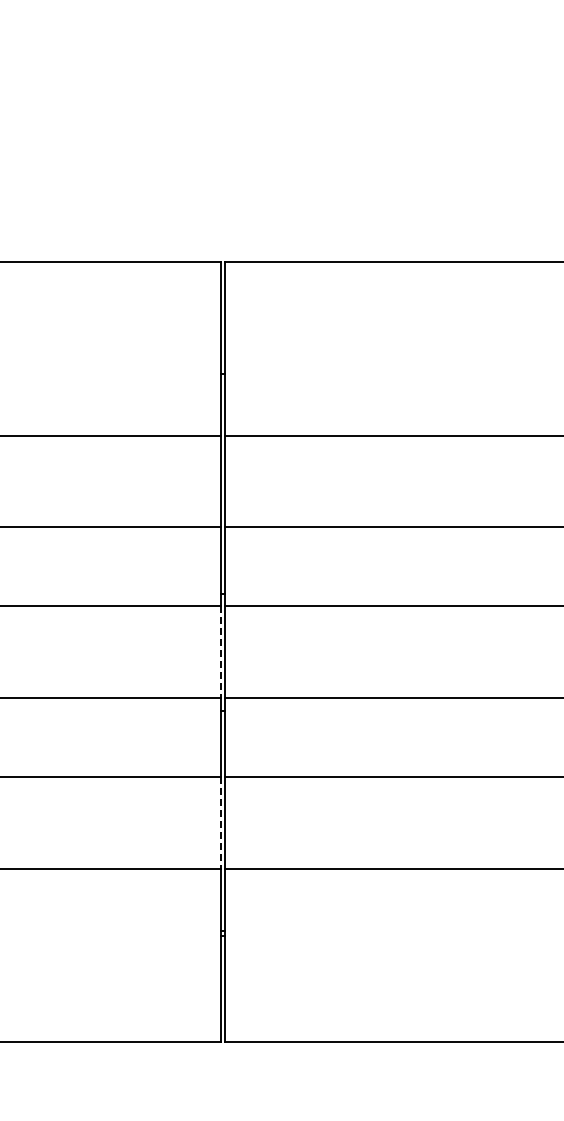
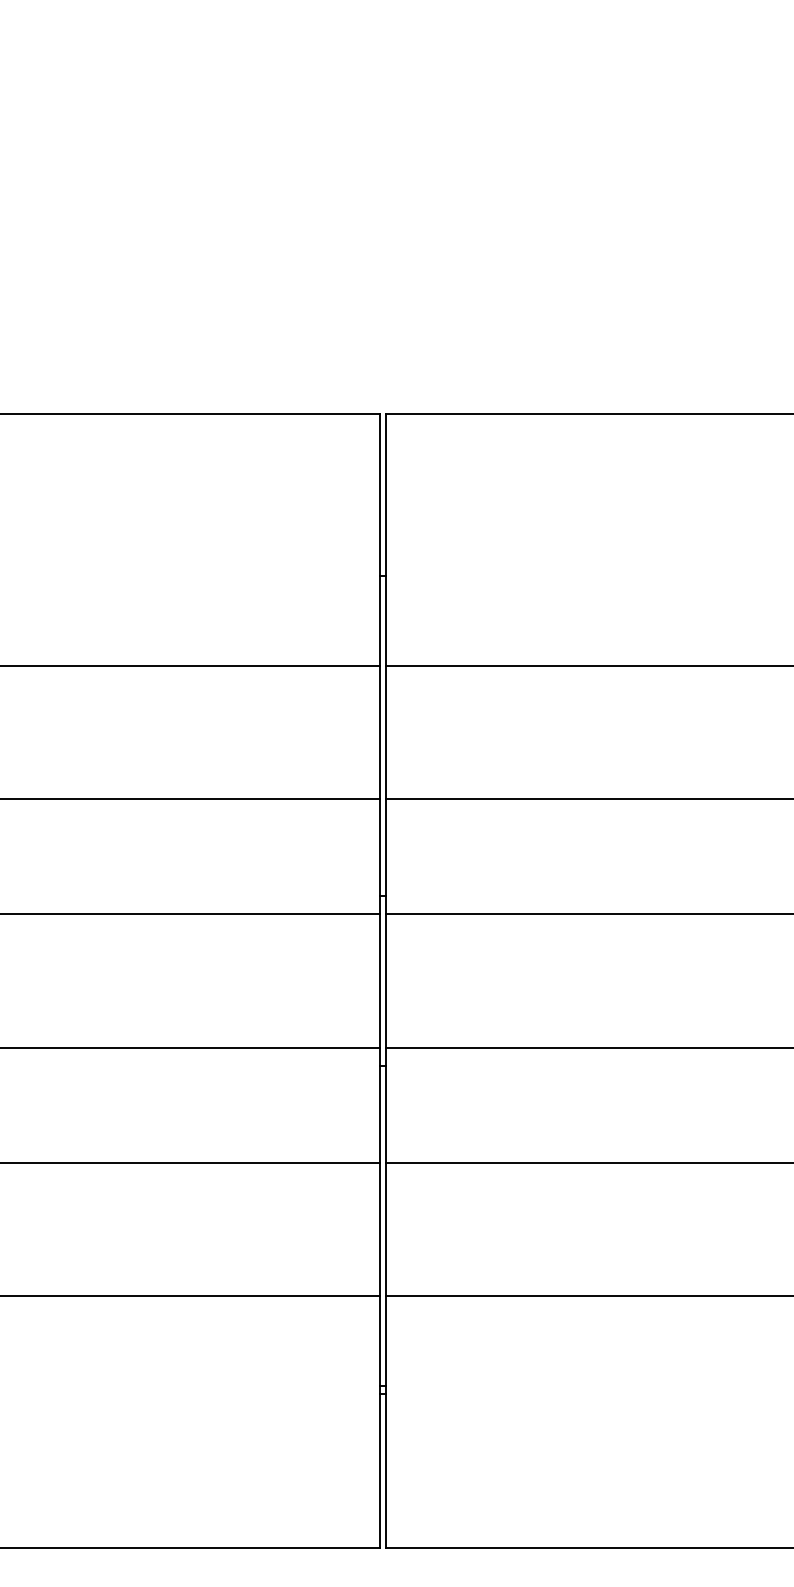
line: (220, 652) -> (379, 981), dashed -> solid
line: (220, 823) -> (379, 1230), dashed -> solid

